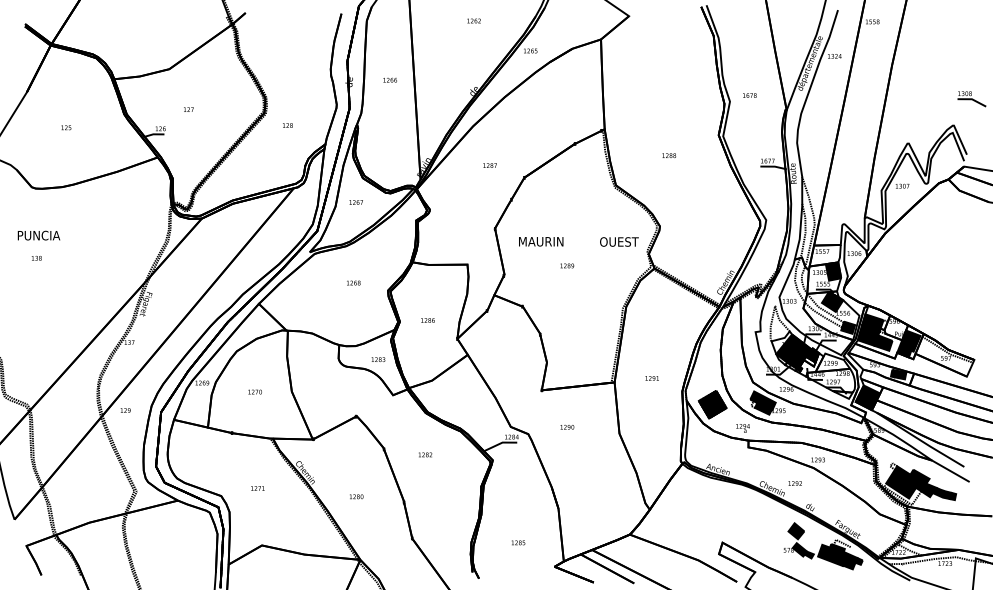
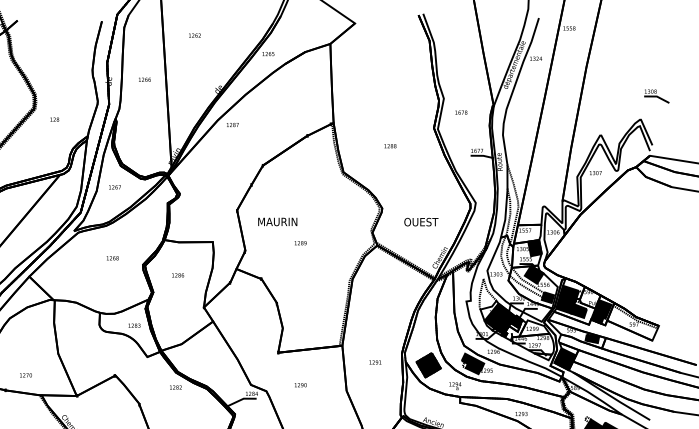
text: (473, 20) -> (194, 35), moved
text: (749, 95) -> (461, 112), moved
text: (489, 165) -> (232, 124), moved
text: (619, 241) -> (421, 221), moved
text: (427, 320) -> (177, 275), moved
text: (651, 378) -> (374, 362), moved
text: (254, 391) -> (25, 374), moved
text: (425, 454) -> (175, 387), moved

